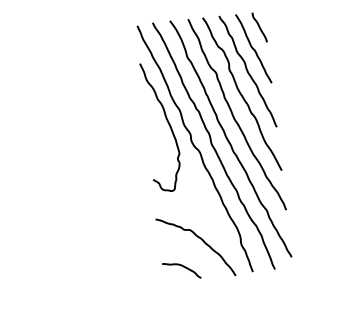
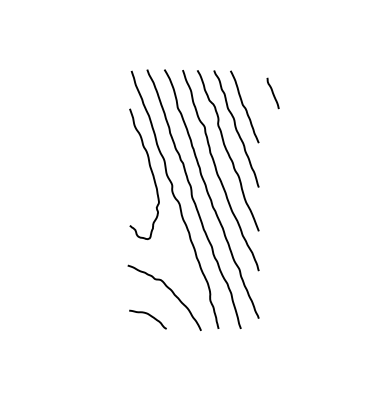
curve: (259, 27) -> (272, 93), moved

